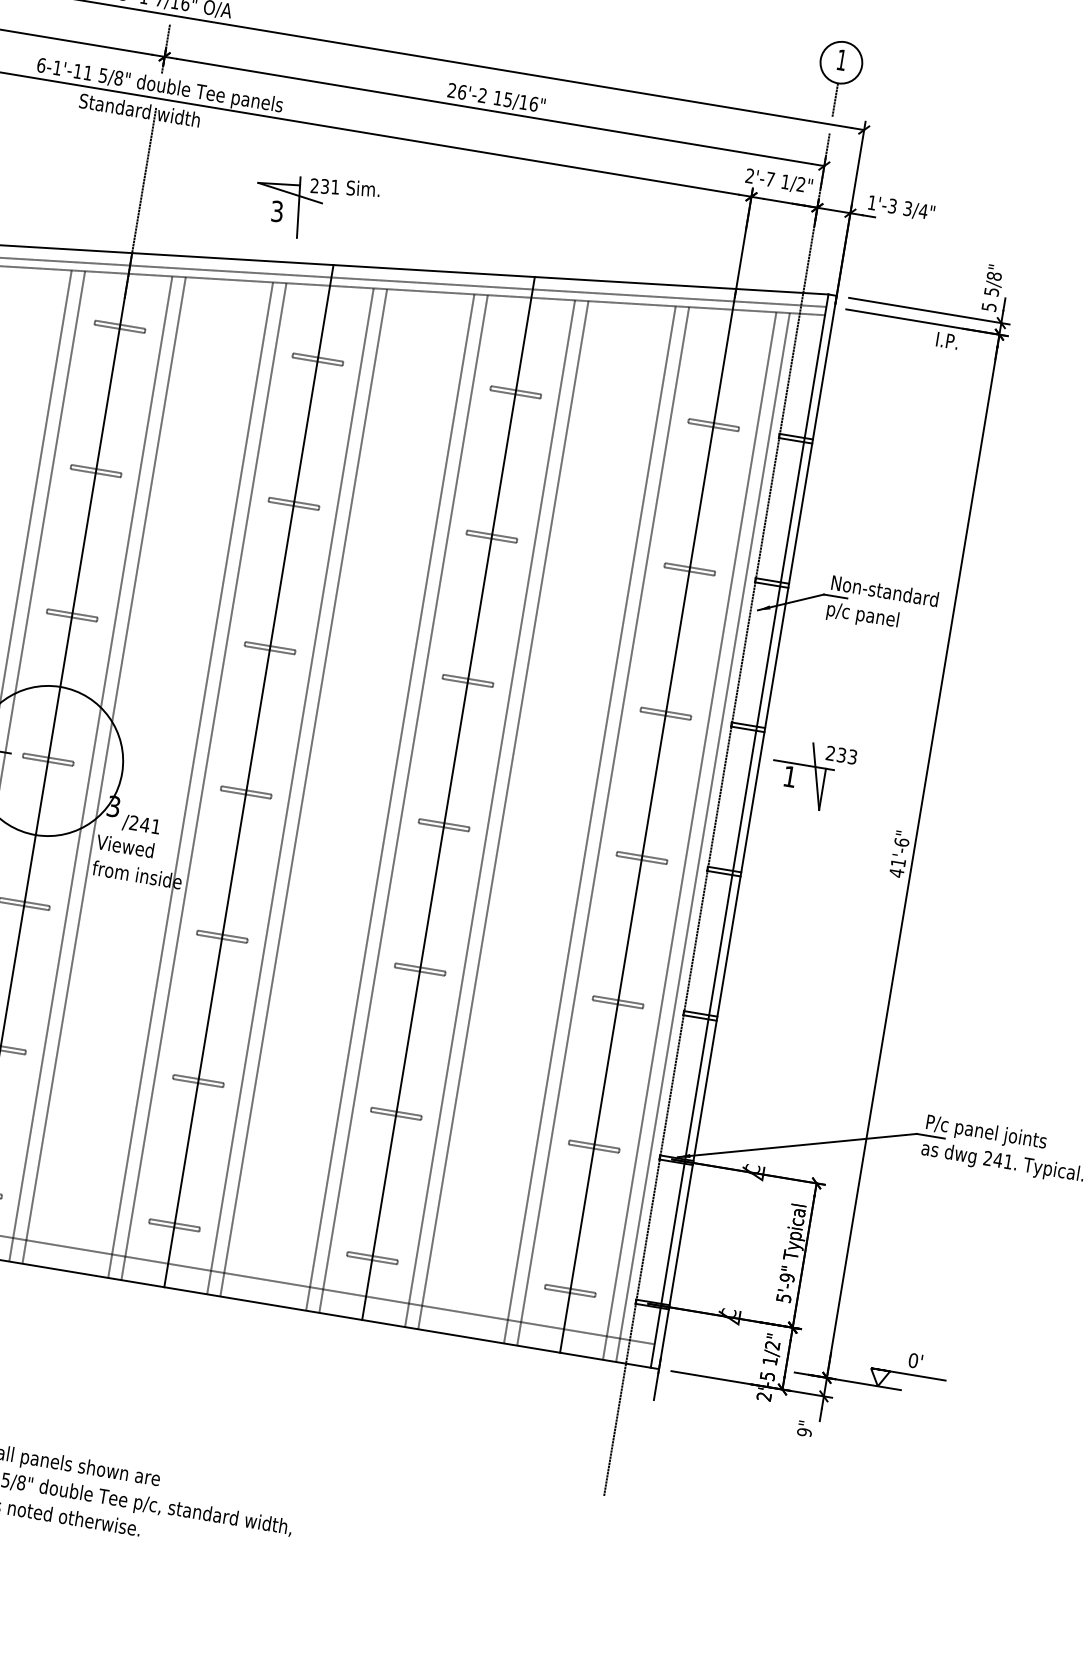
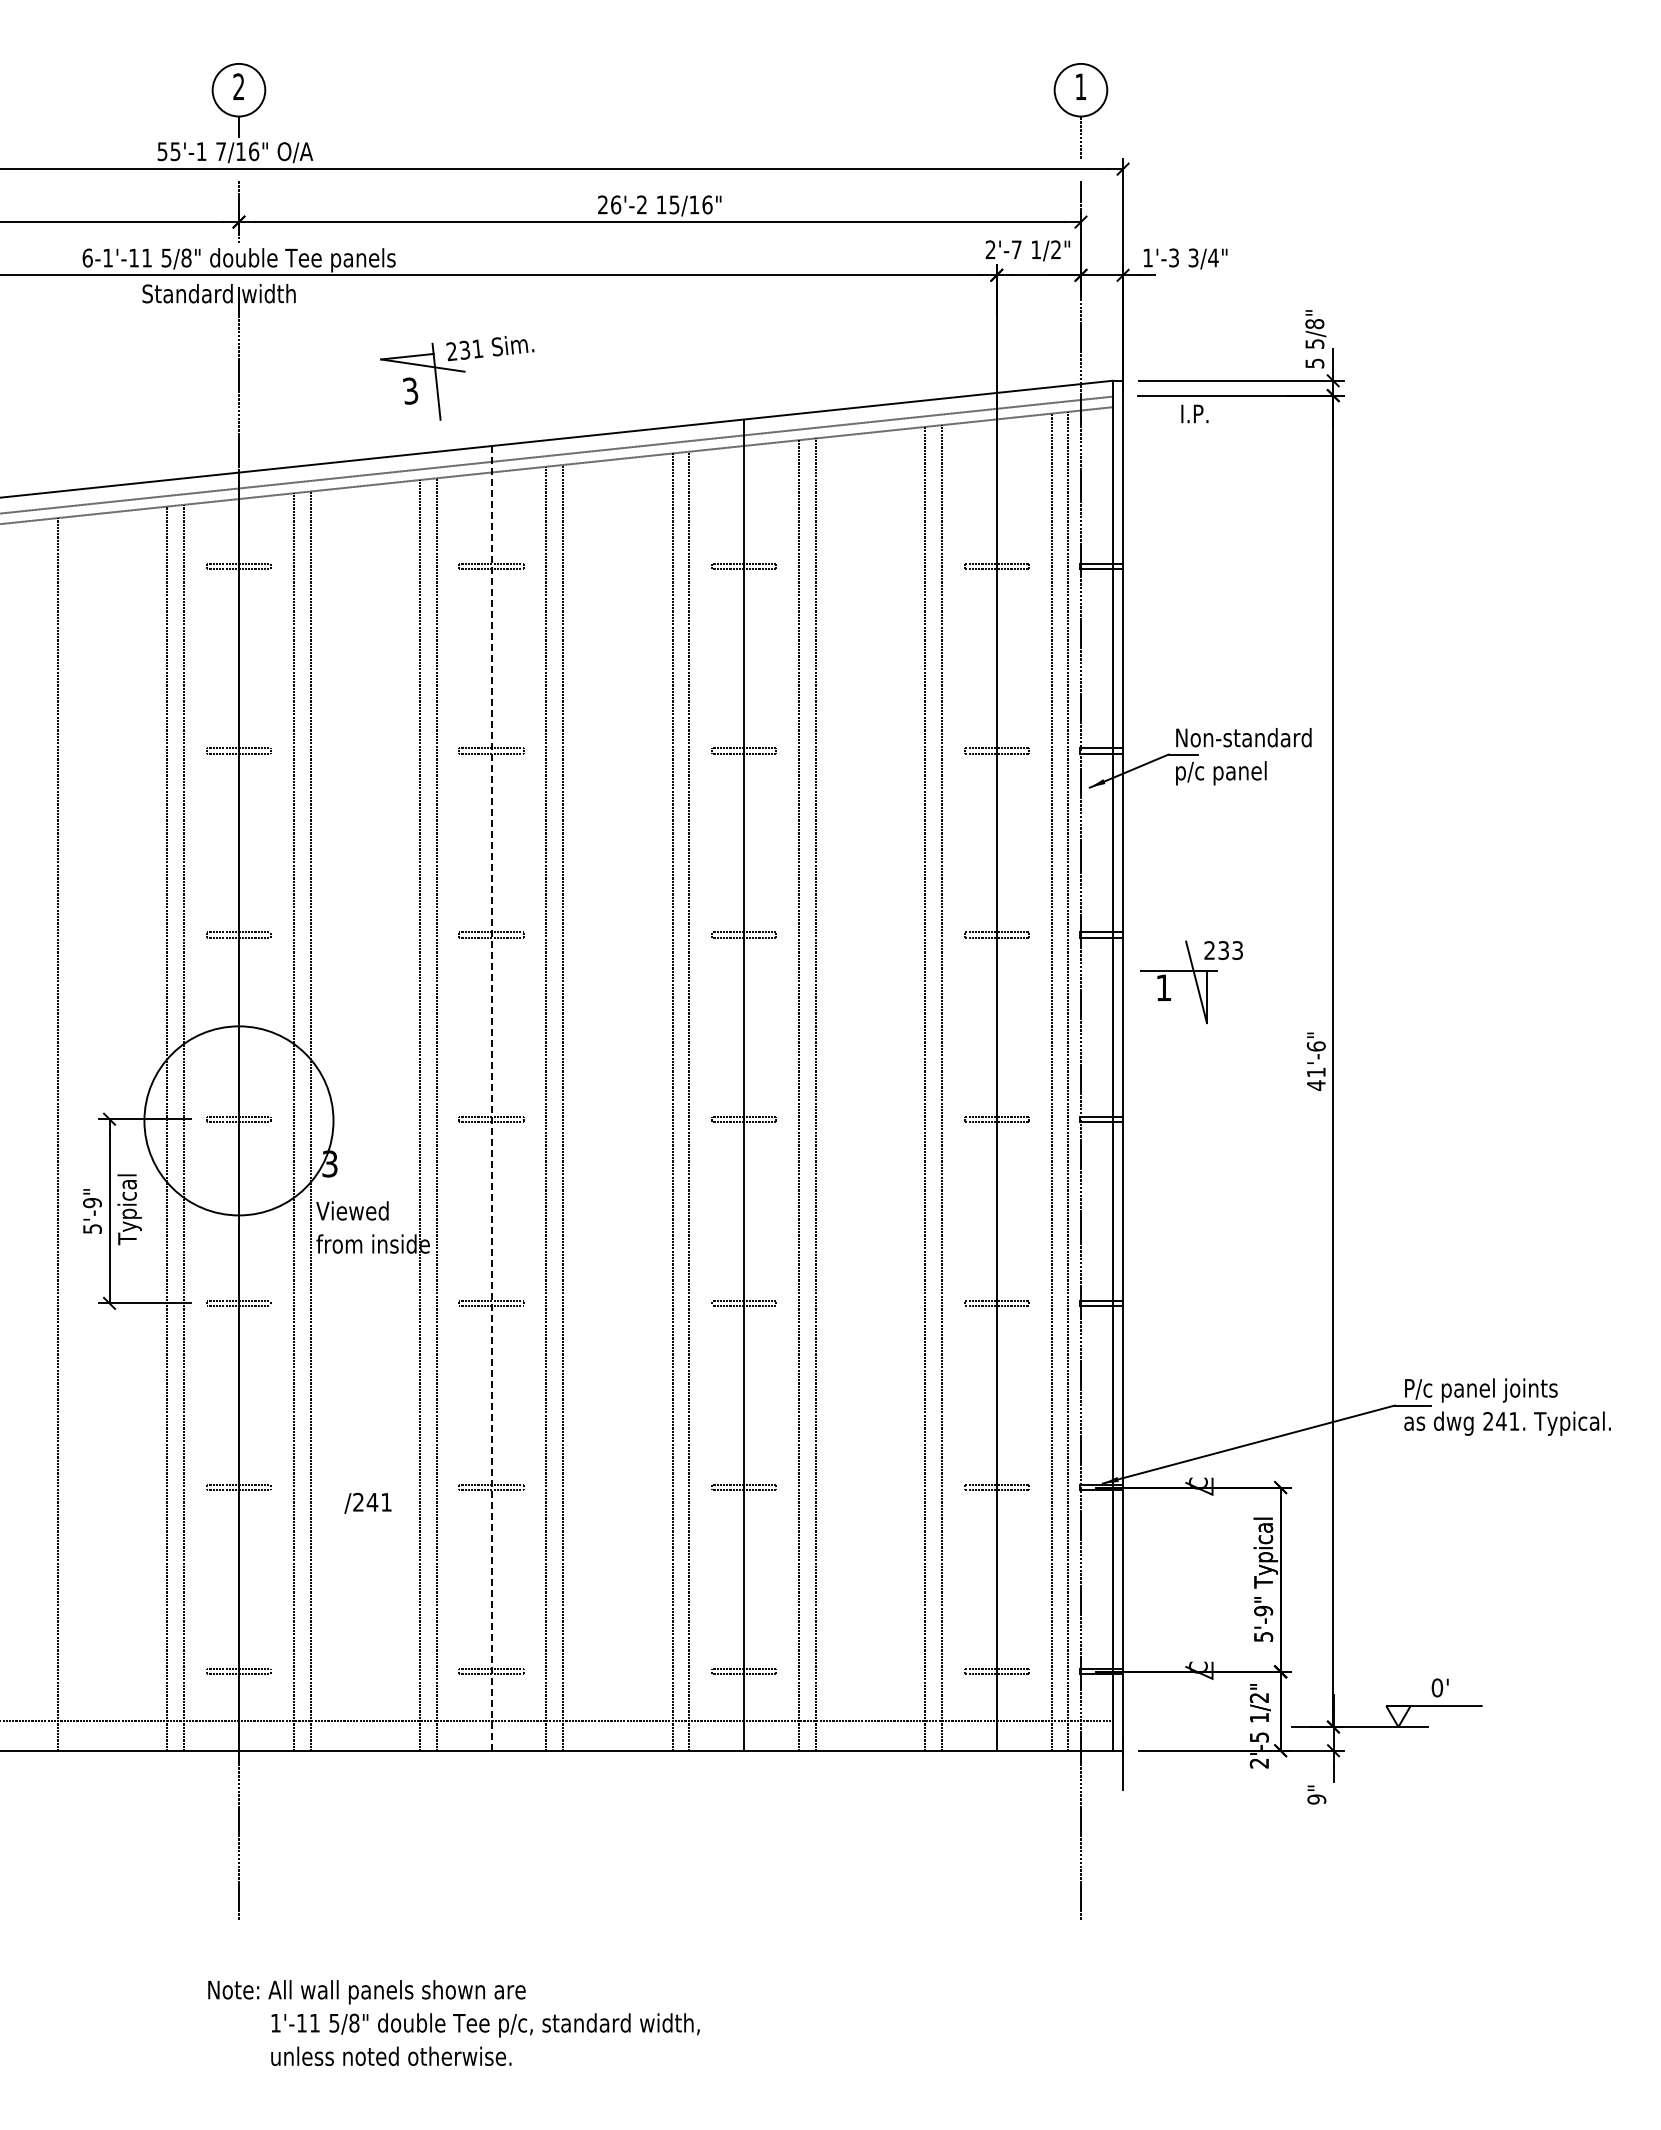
text: (947, 340) -> (1194, 413), moved
line: (248, 775) -> (491, 1097), solid -> dashed
text: (141, 824) -> (367, 1502), moved

